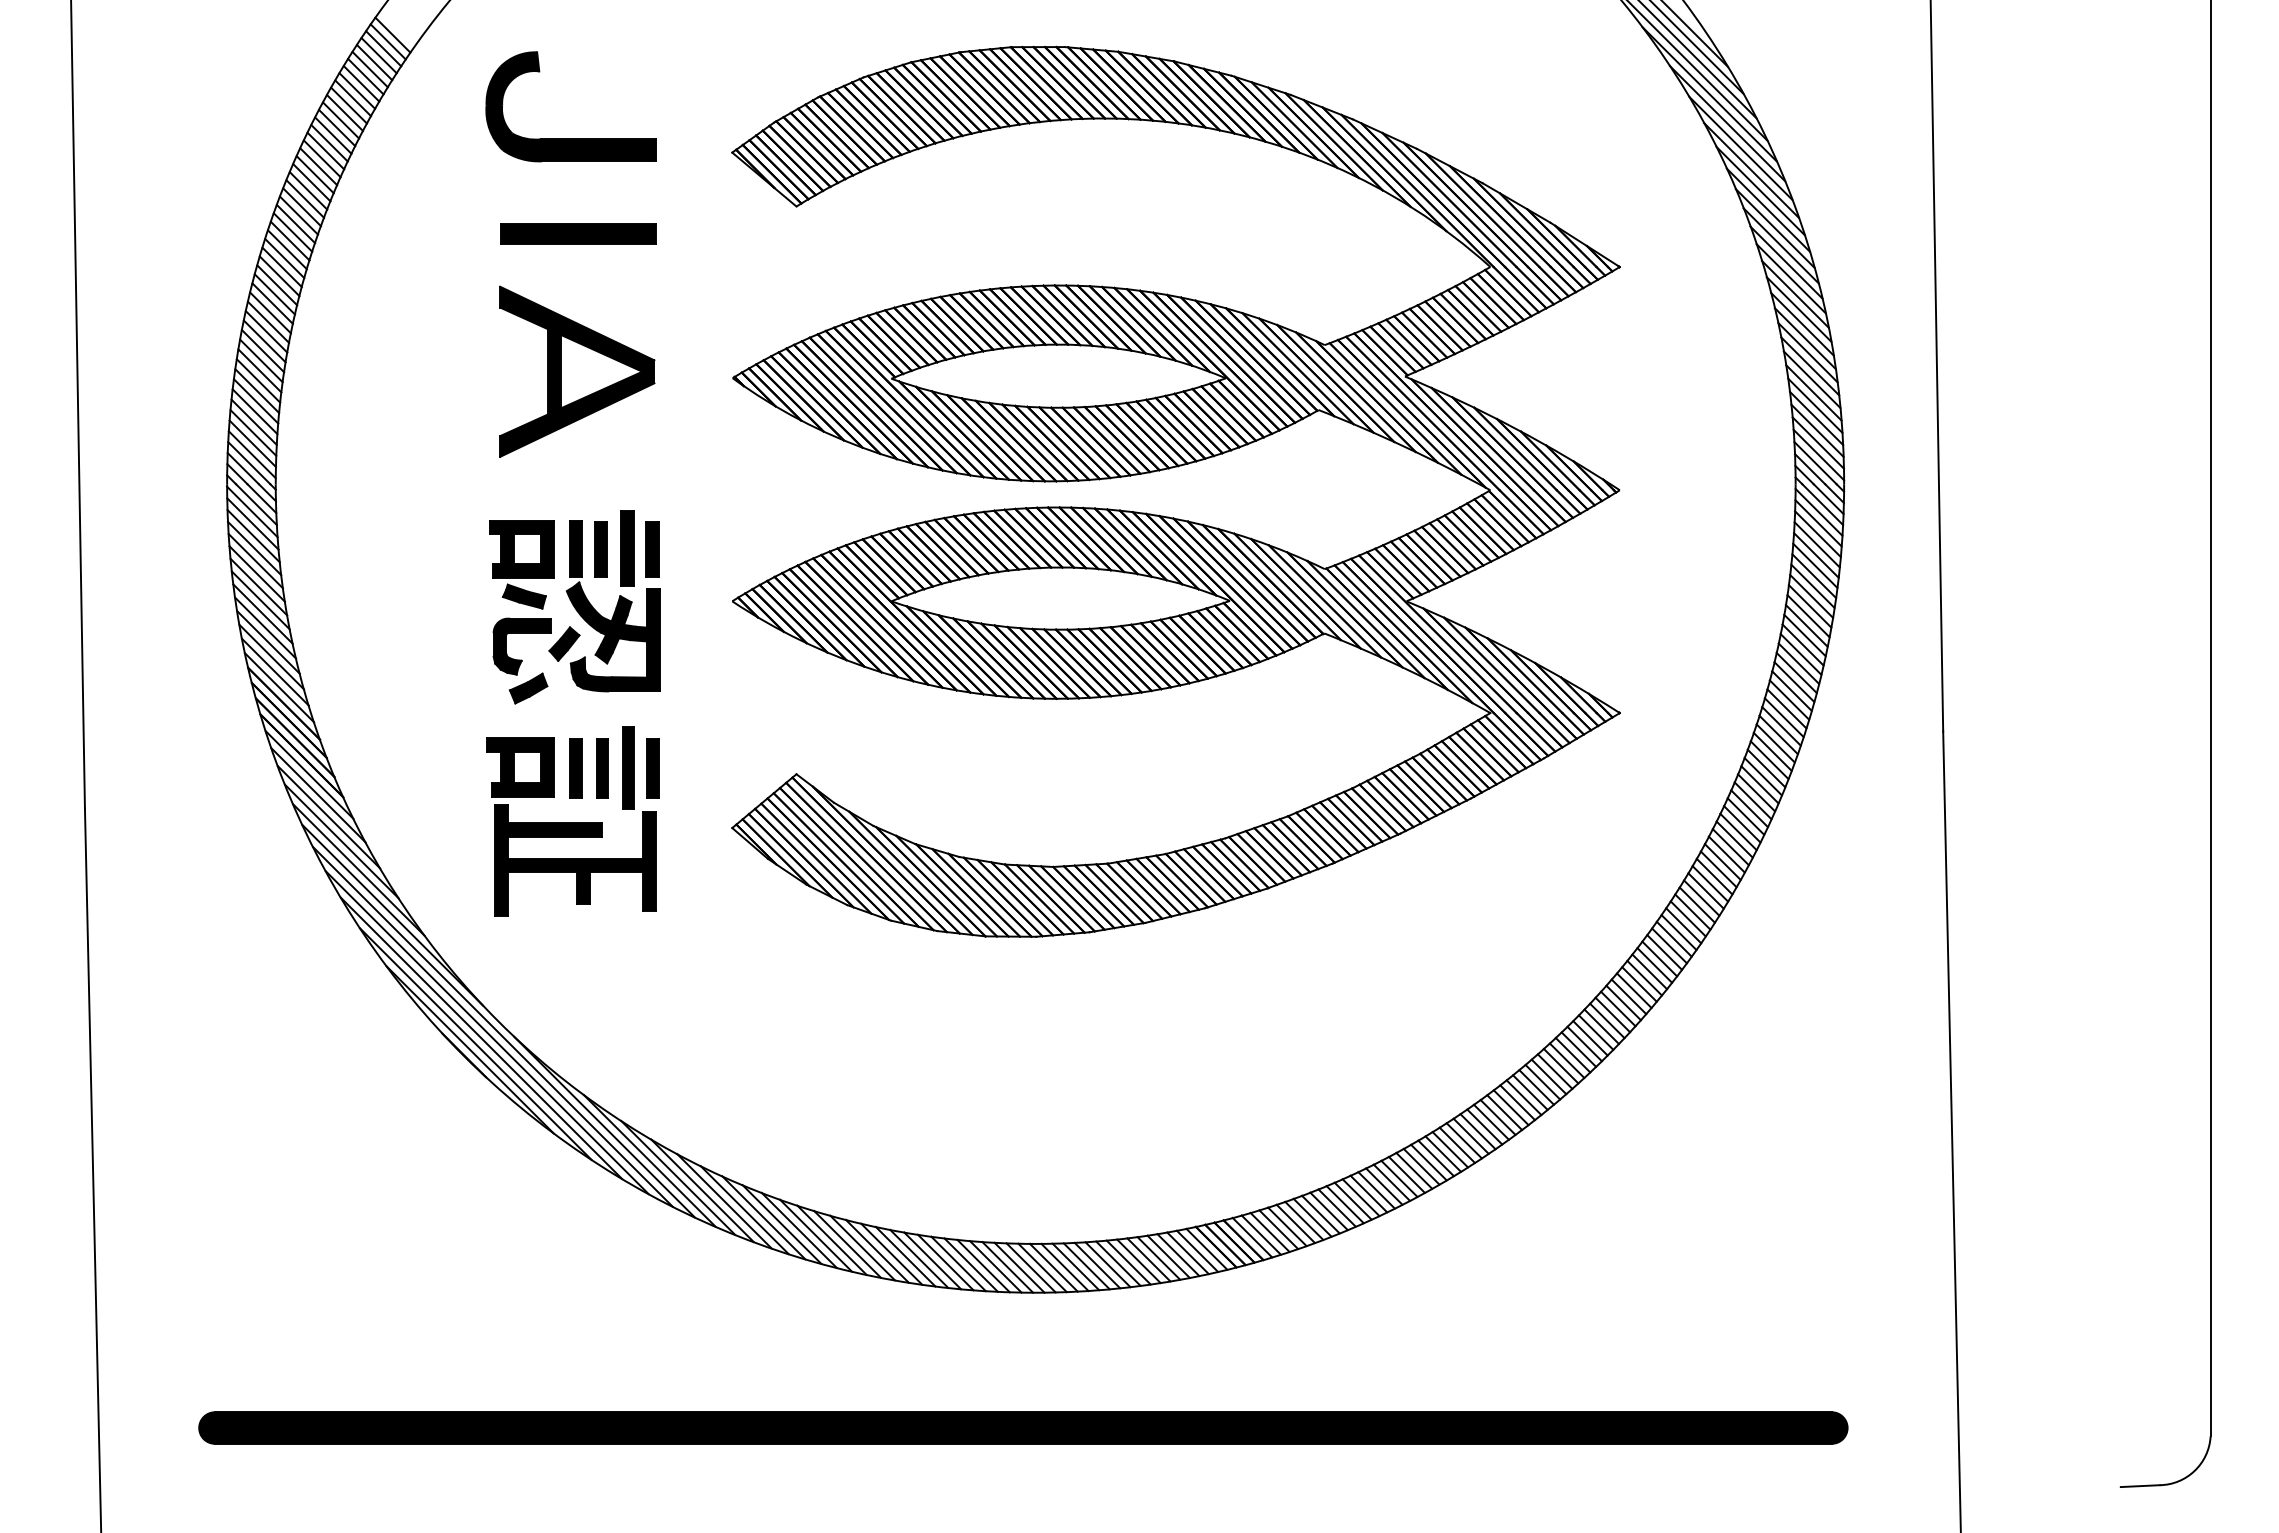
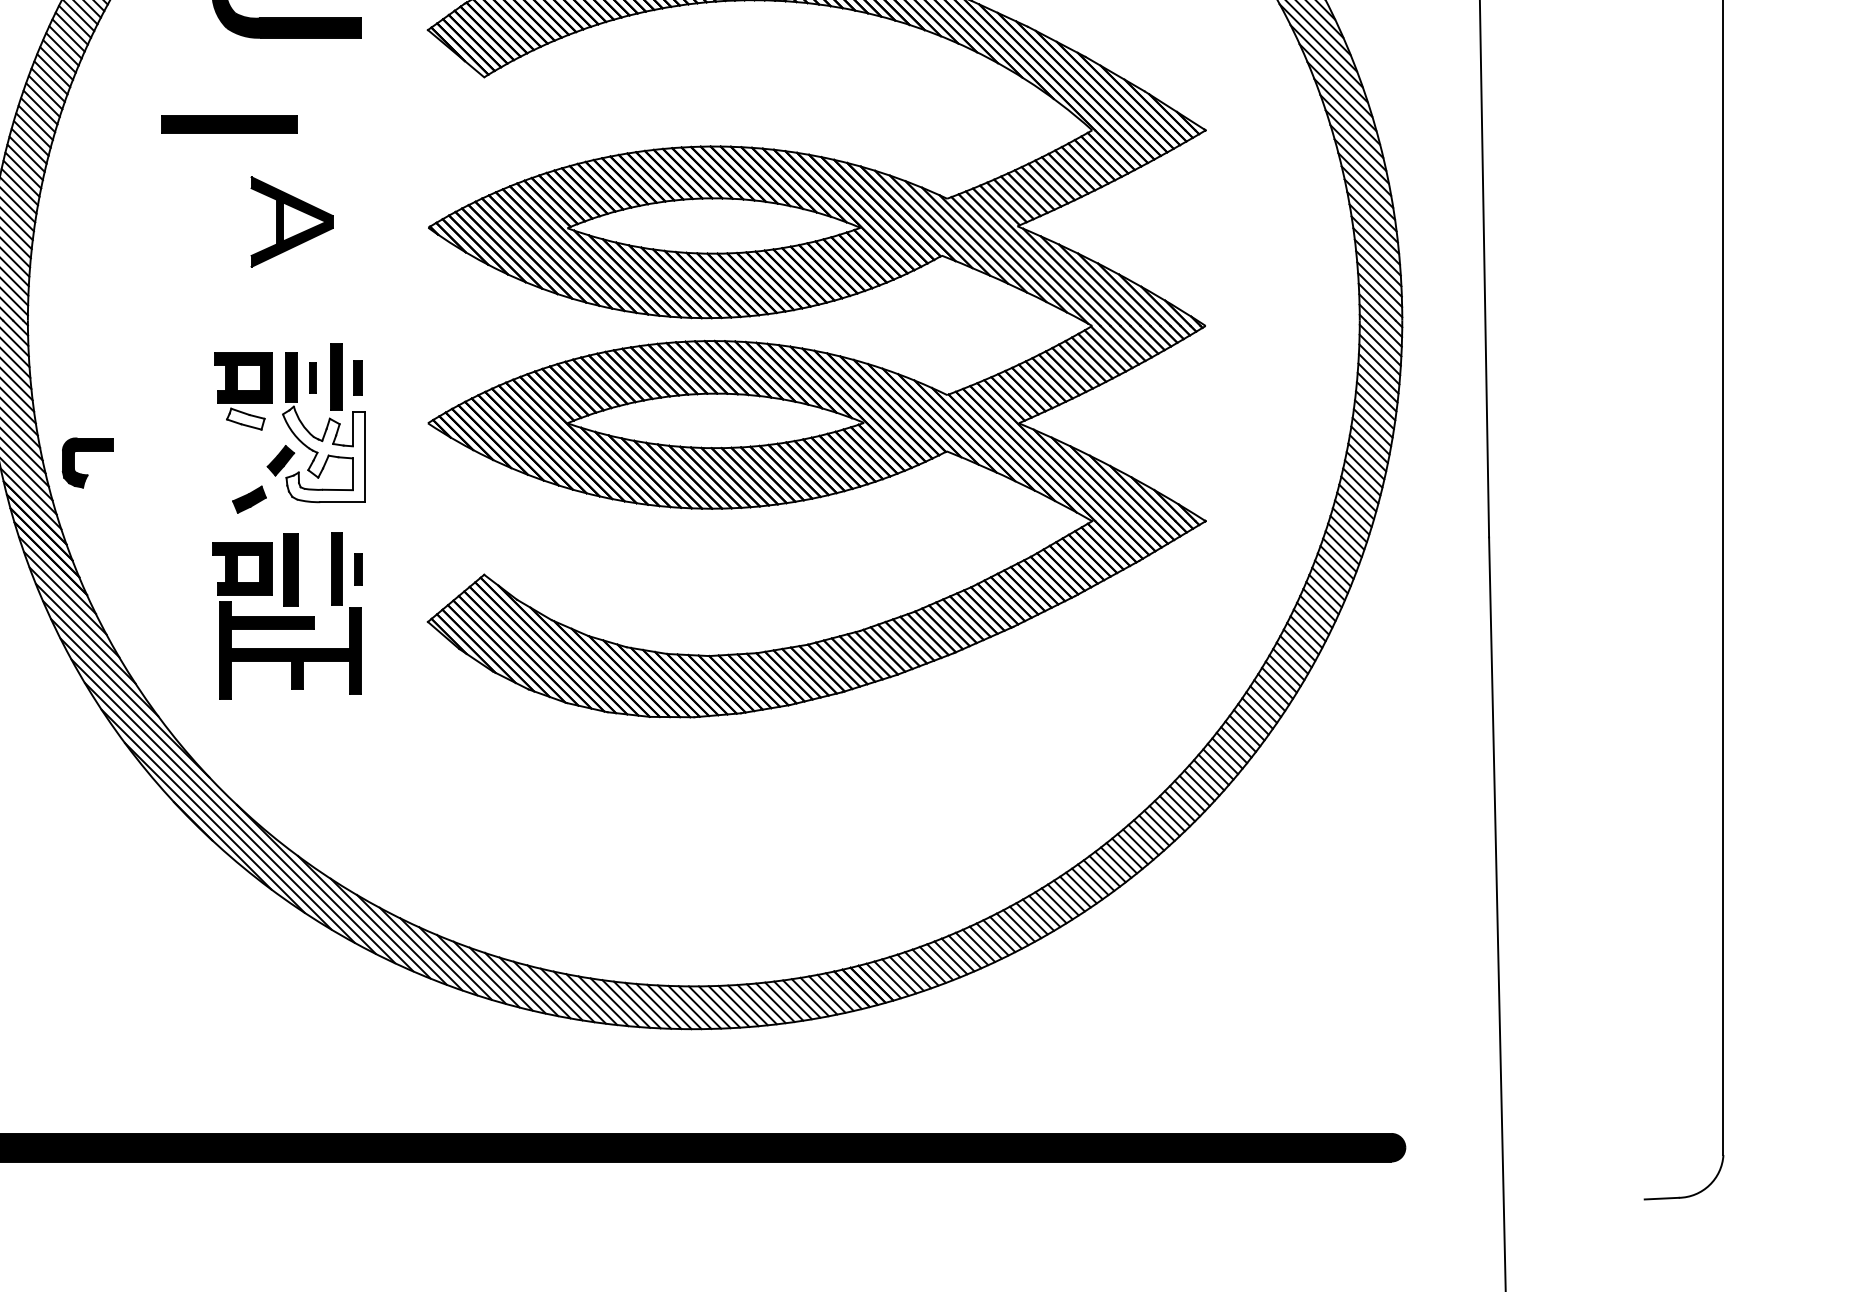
part: (578, 233) -> (229, 123), moved
part: (577, 371) -> (292, 221), size x0.6
part: (600, 549) -> (312, 377), size x0.6
part: (652, 549) -> (358, 377), size x0.7
fill: (524, 596) -> (245, 419), removed
part: (521, 633) -> (87, 451), moved
fill: (613, 636) -> (323, 454), removed
part: (575, 768) -> (290, 569), size x1.4
part: (602, 768) -> (314, 569), removed
part: (652, 768) -> (358, 569), size x0.6

